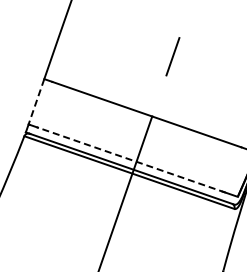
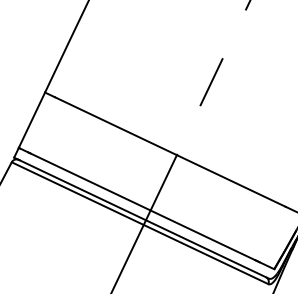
line: (36, 101) -> (32, 119), dashed -> solid
line: (130, 159) -> (143, 206), dashed -> solid

